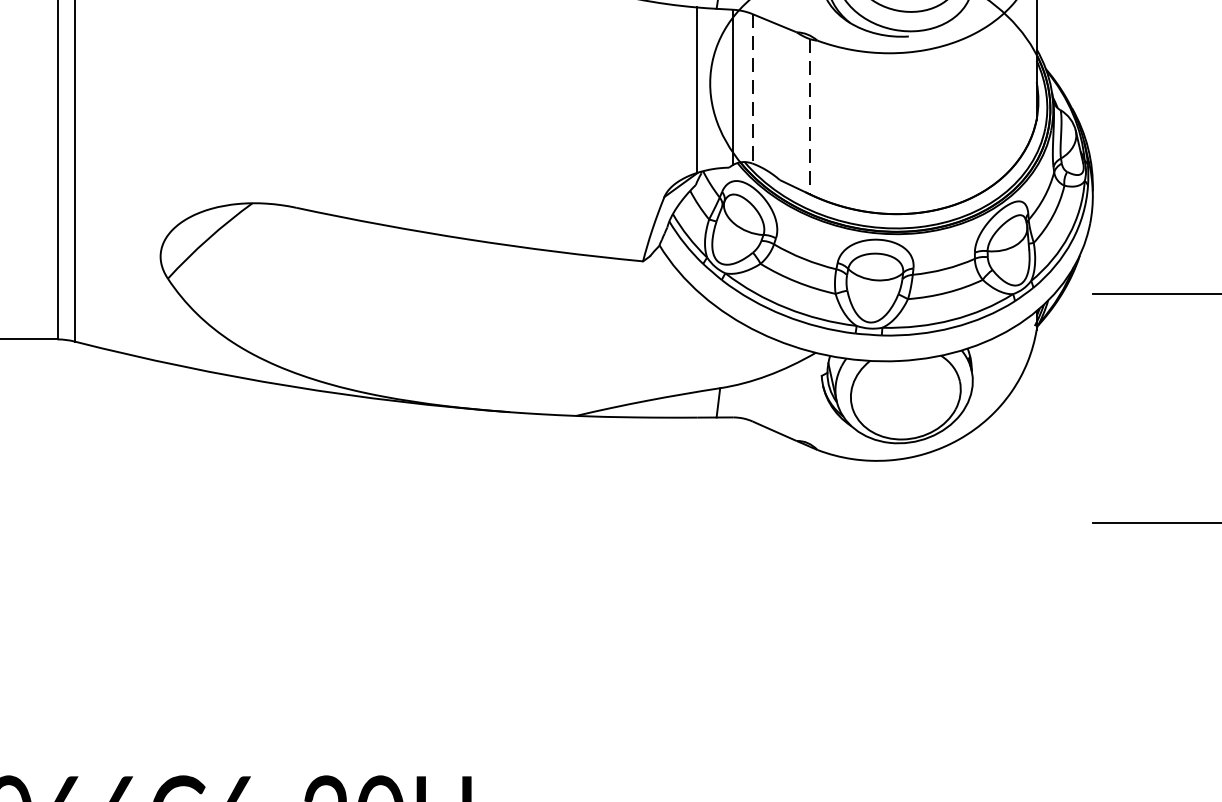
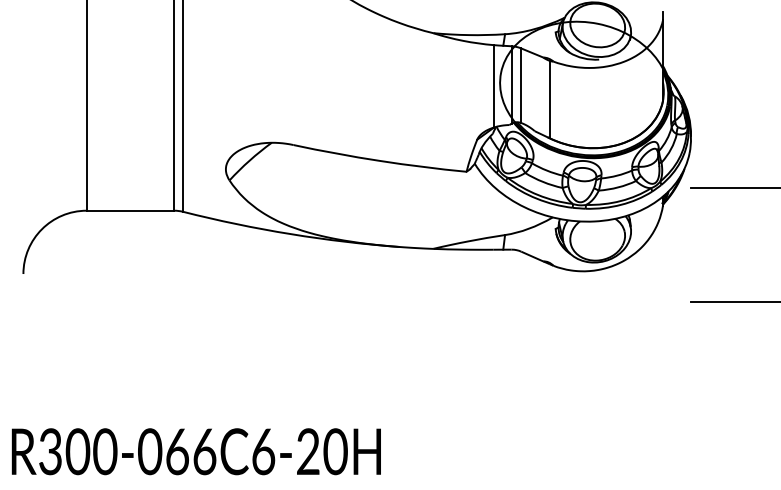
line: (753, 90) -> (521, 86), dashed -> solid
line: (809, 116) -> (549, 99), dashed -> solid

